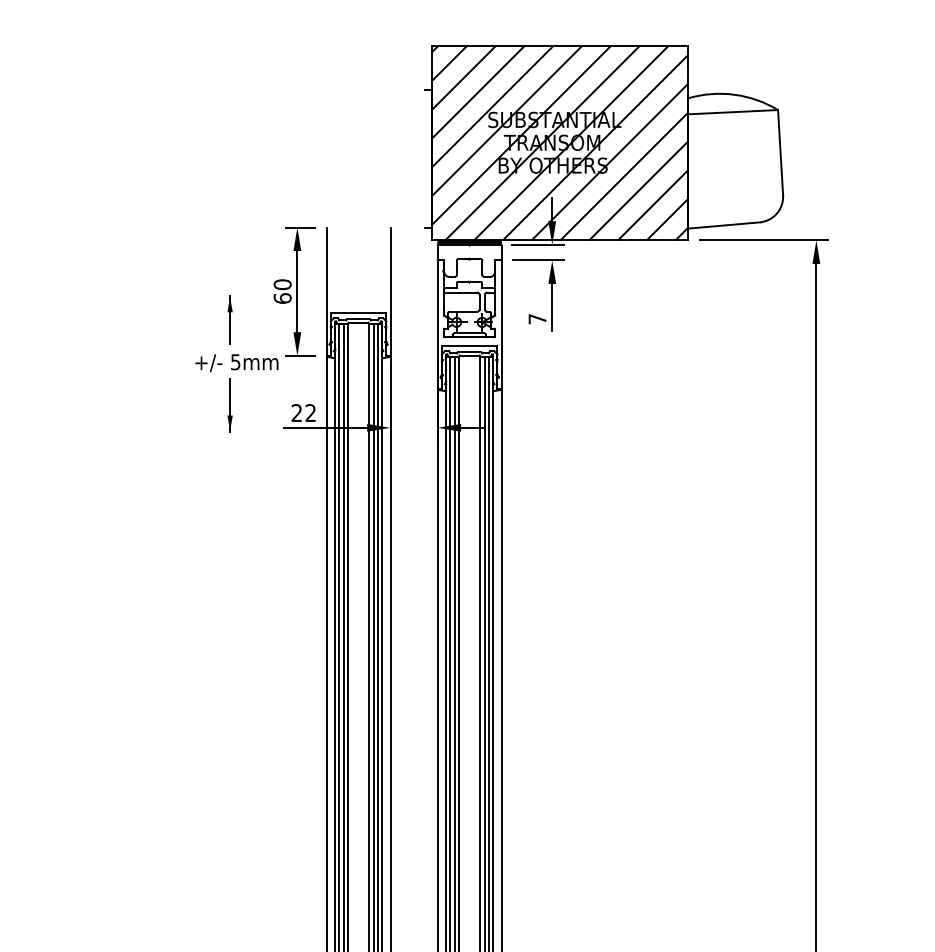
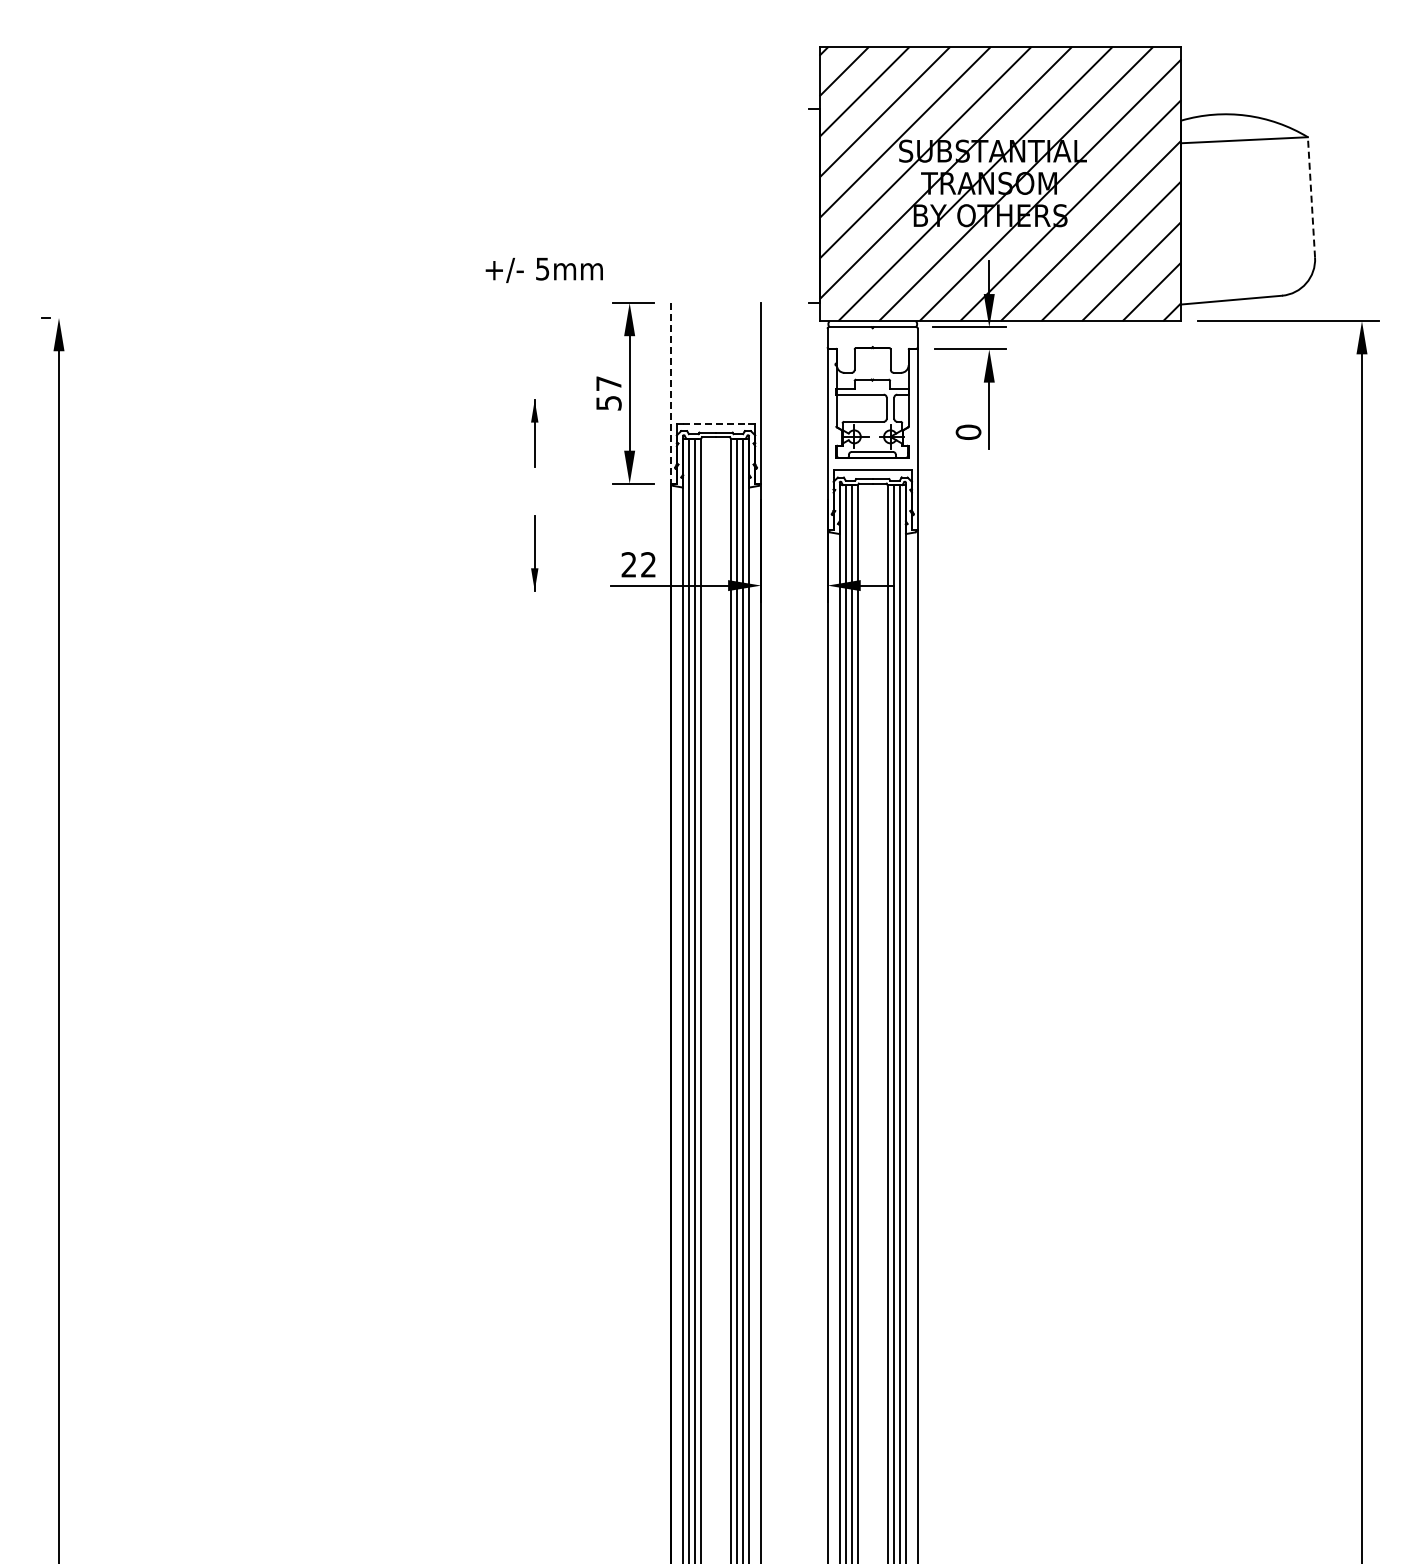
line: (780, 152) -> (1311, 196), solid -> dashed
hatch: (469, 242) -> (872, 324), removed
text: (282, 291) -> (608, 393), 60 -> 57
line: (326, 291) -> (670, 393), solid -> dashed
line: (358, 312) -> (716, 423), solid -> dashed
text: (537, 318) -> (968, 431), 7 -> 0
text: (236, 363) -> (543, 270), moved

